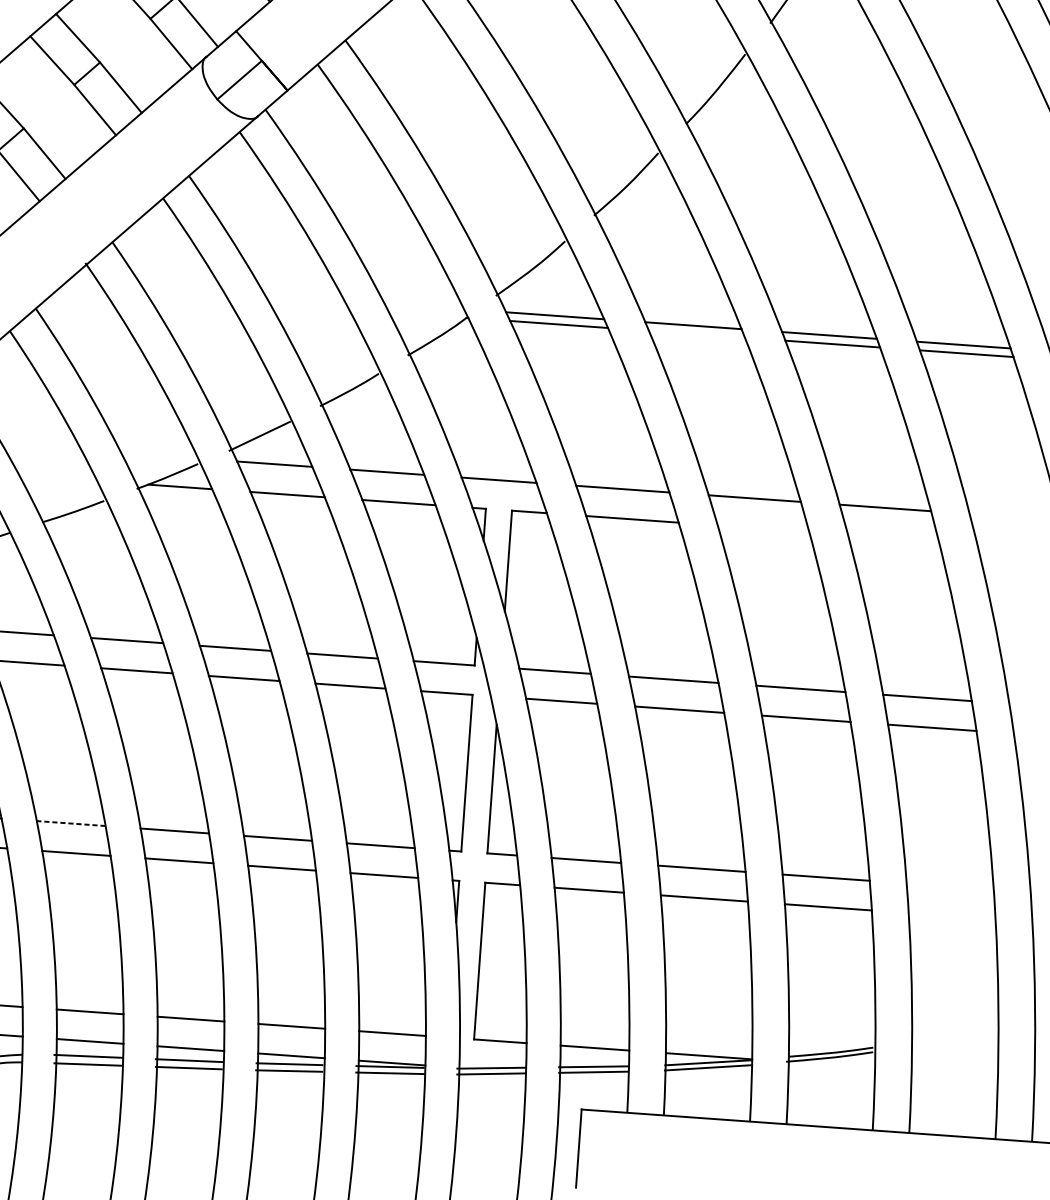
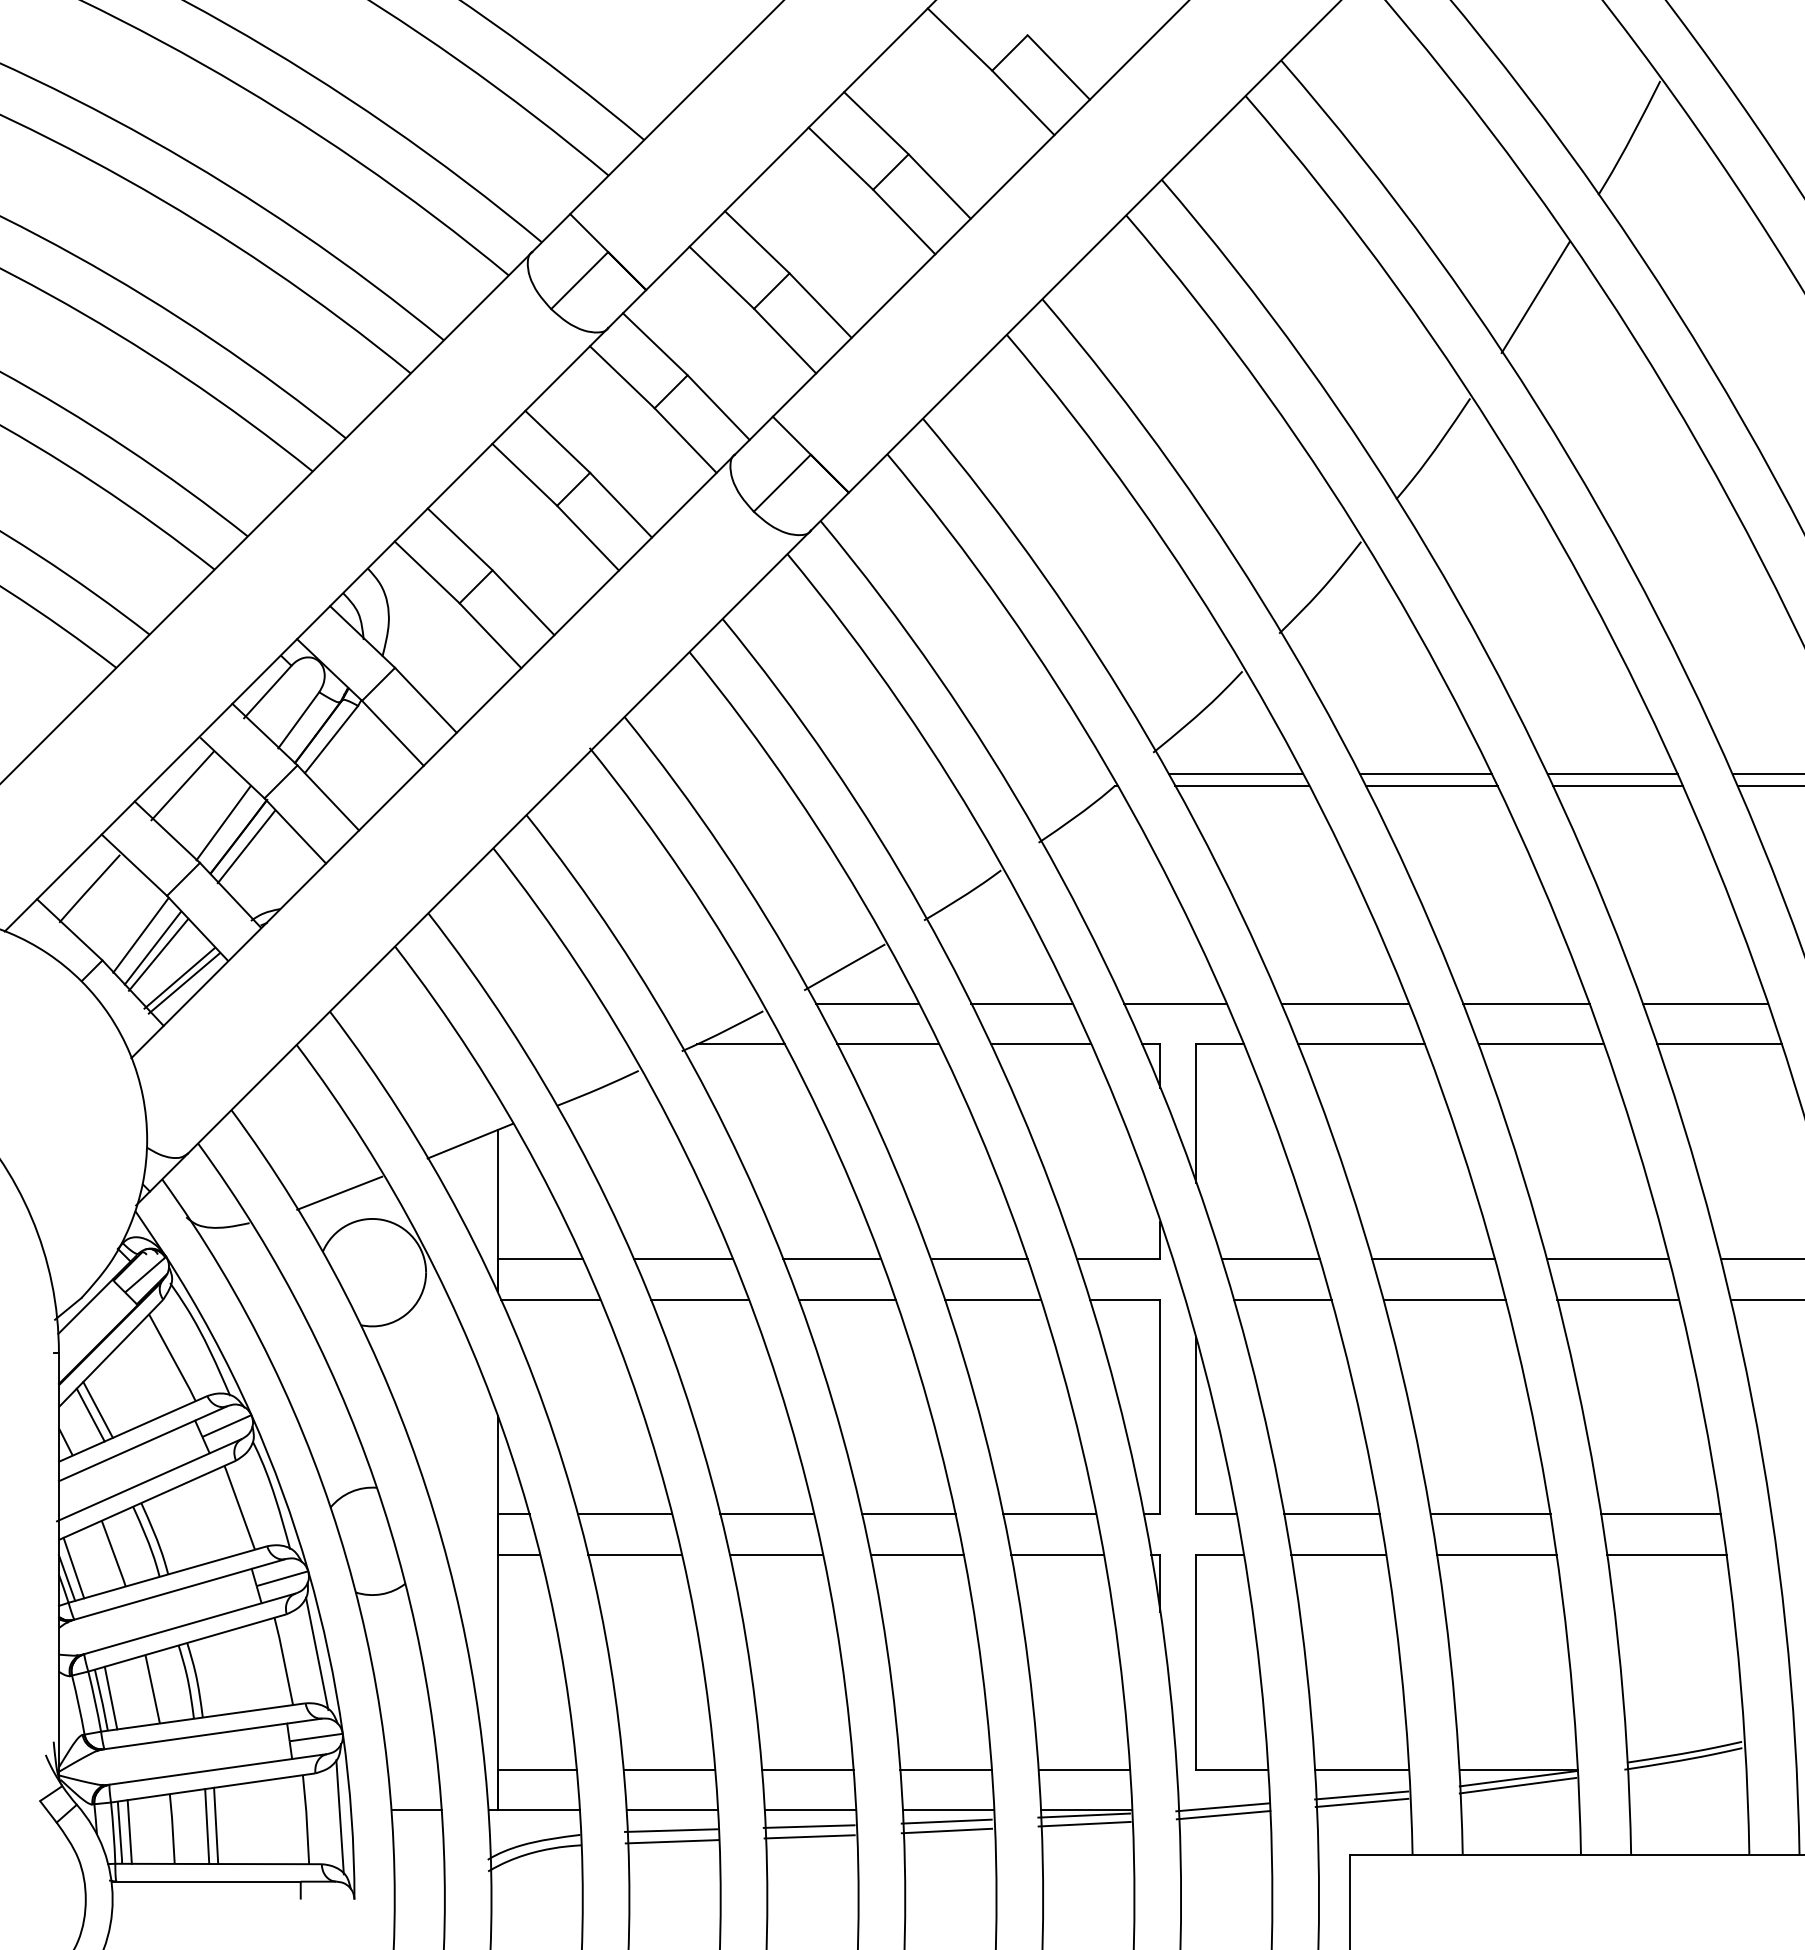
line: (696, 334) -> (1431, 785), added
line: (763, 528) -> (1541, 1044), added
line: (893, 538) -> (1719, 1044), added
line: (70, 823) -> (624, 1514), dashed -> solid

